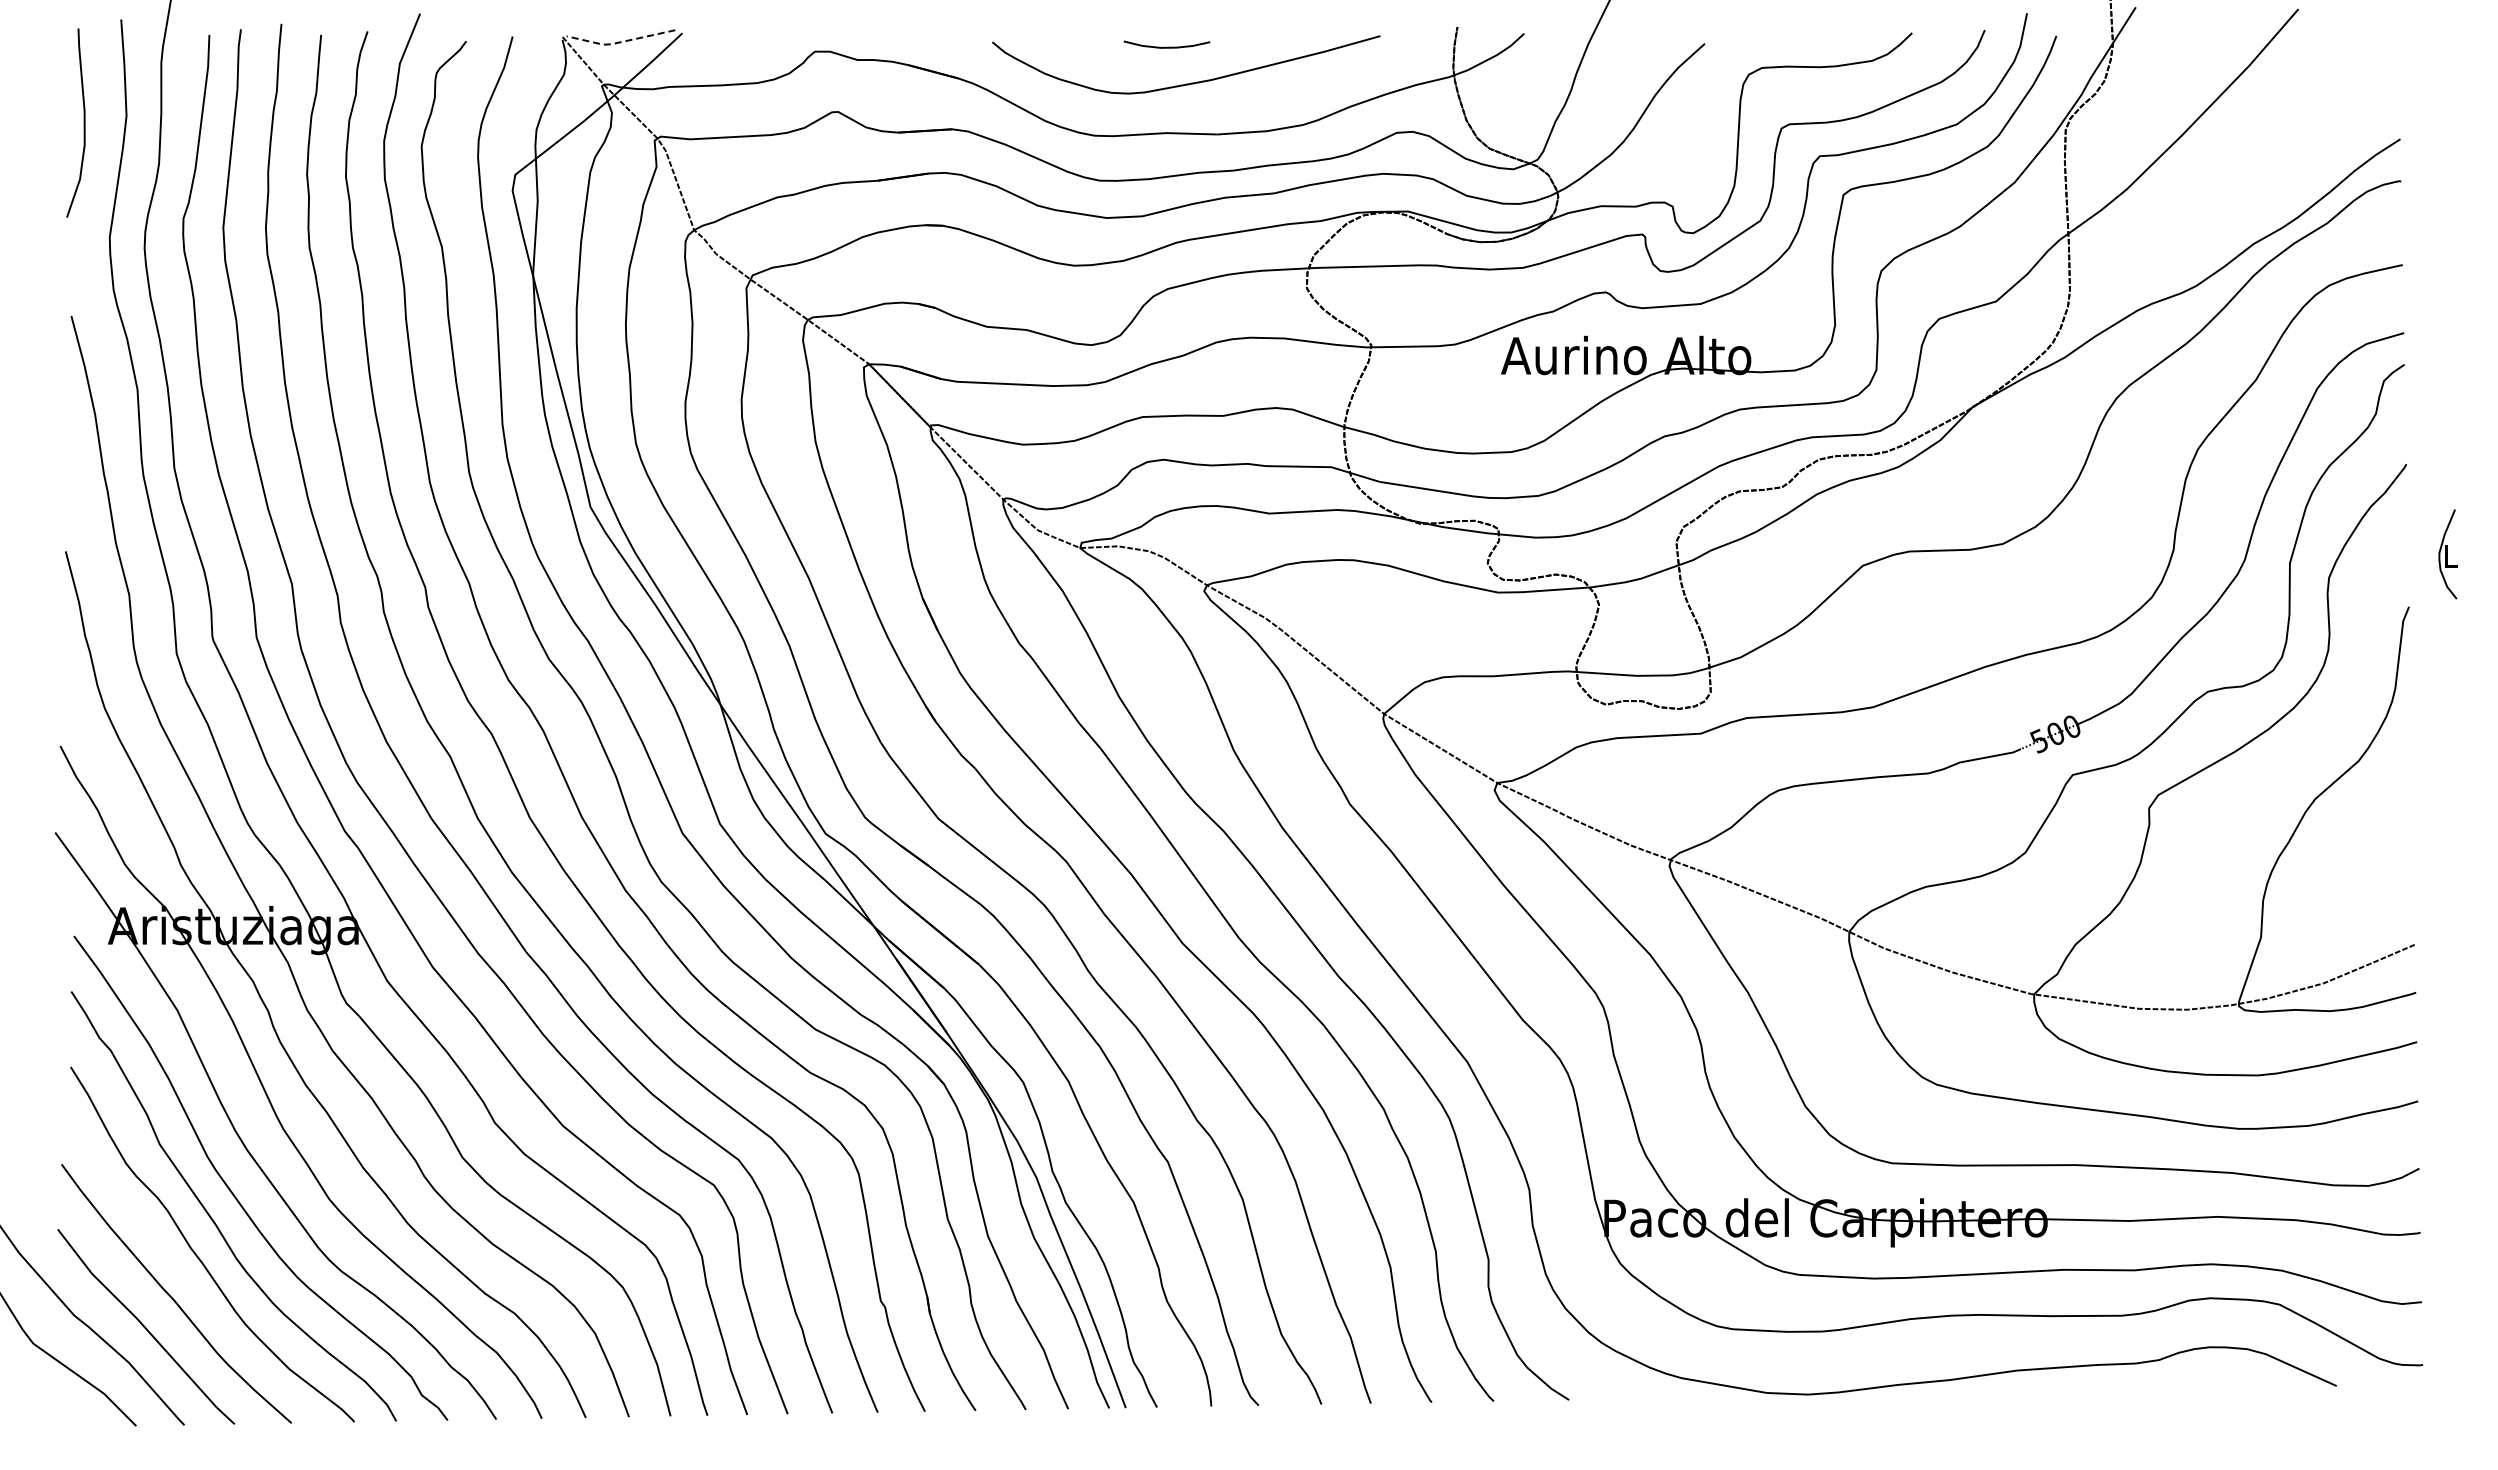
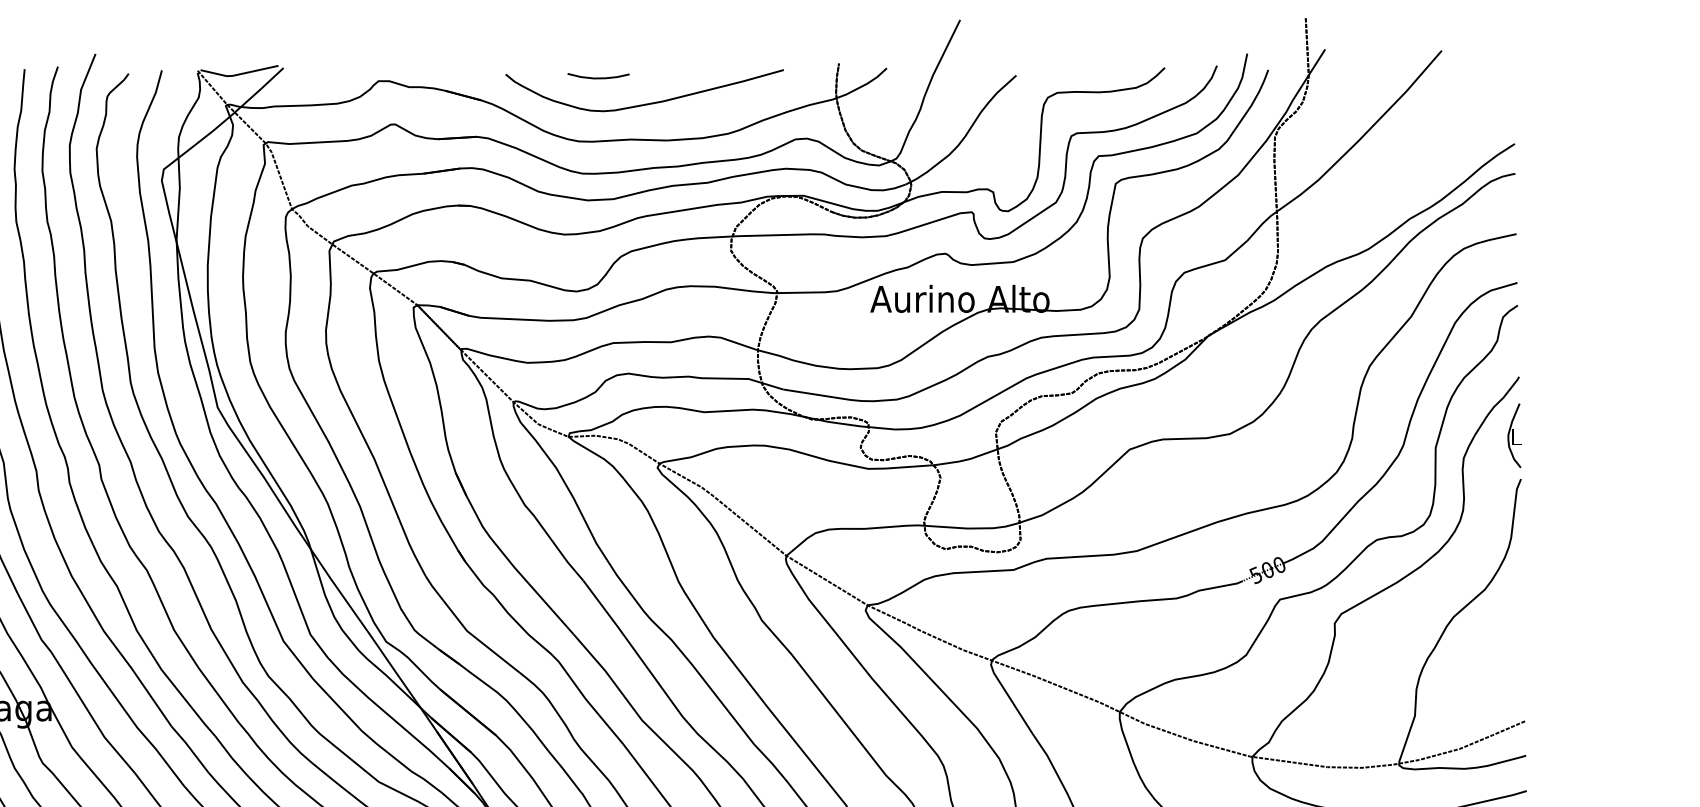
line: (619, 42) -> (238, 74), dashed -> solid
curve: (1166, 46) -> (598, 77), moved
part: (2447, 554) -> (1514, 435), moved

